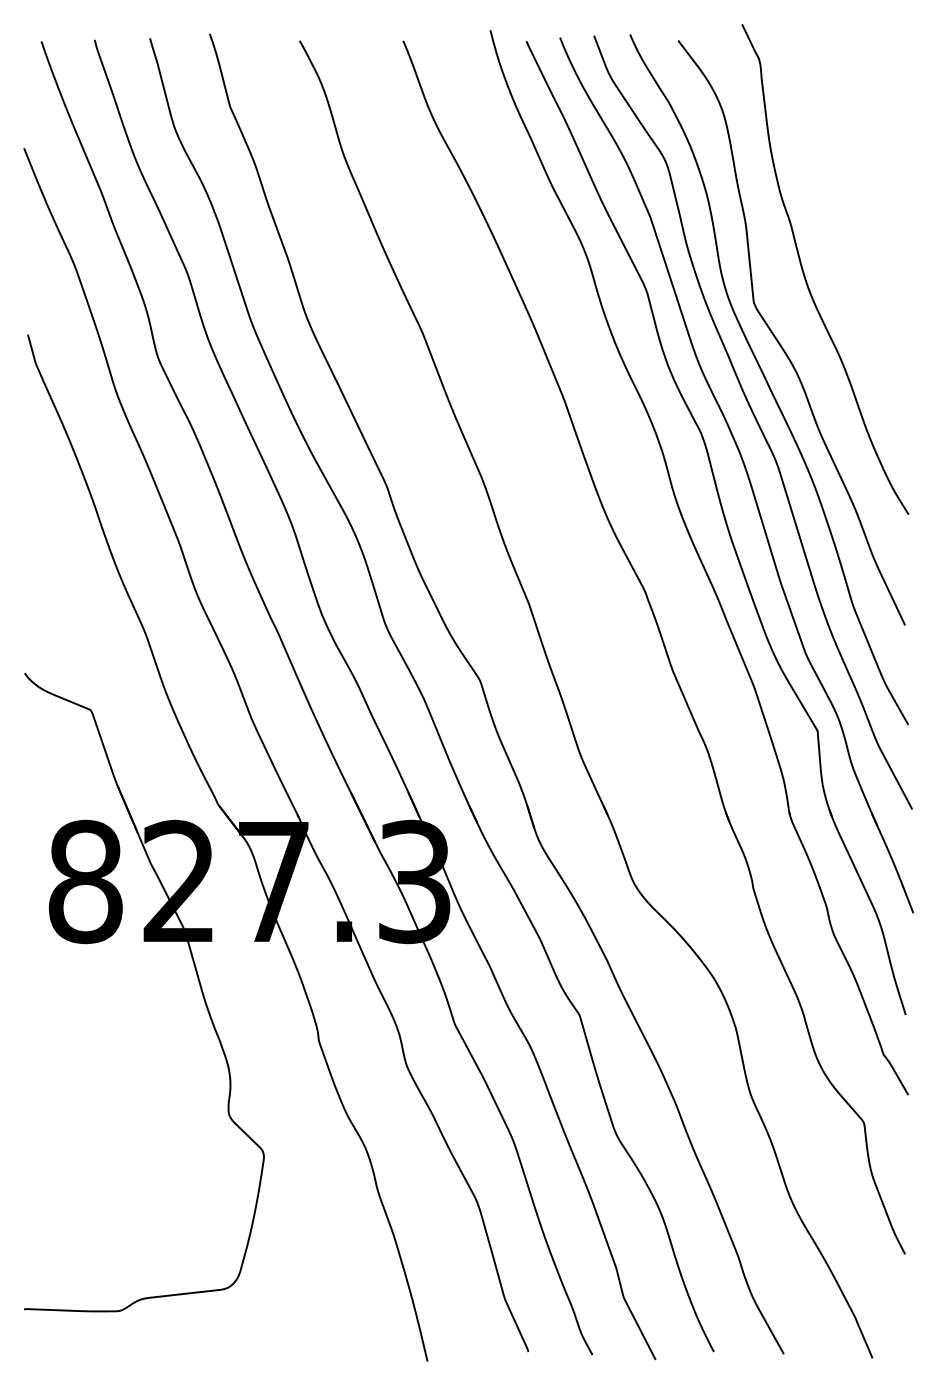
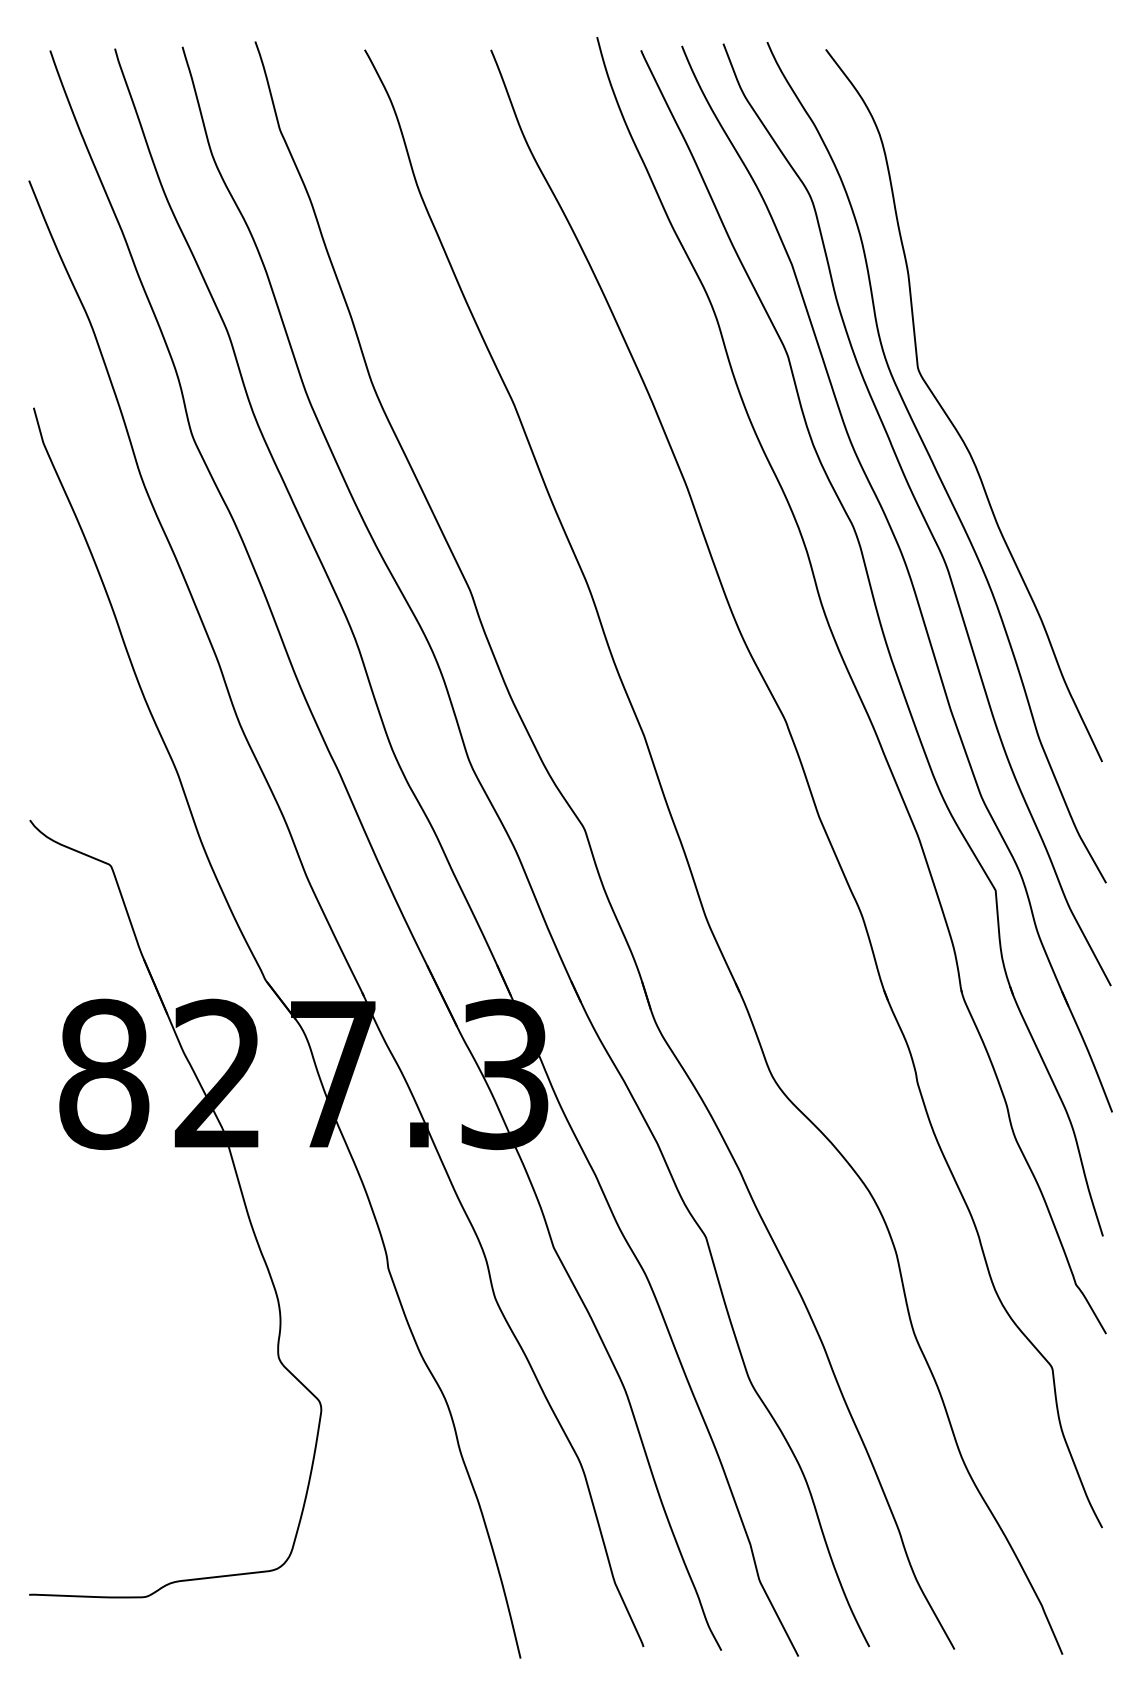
curve: (805, 275) -> (980, 335), removed

